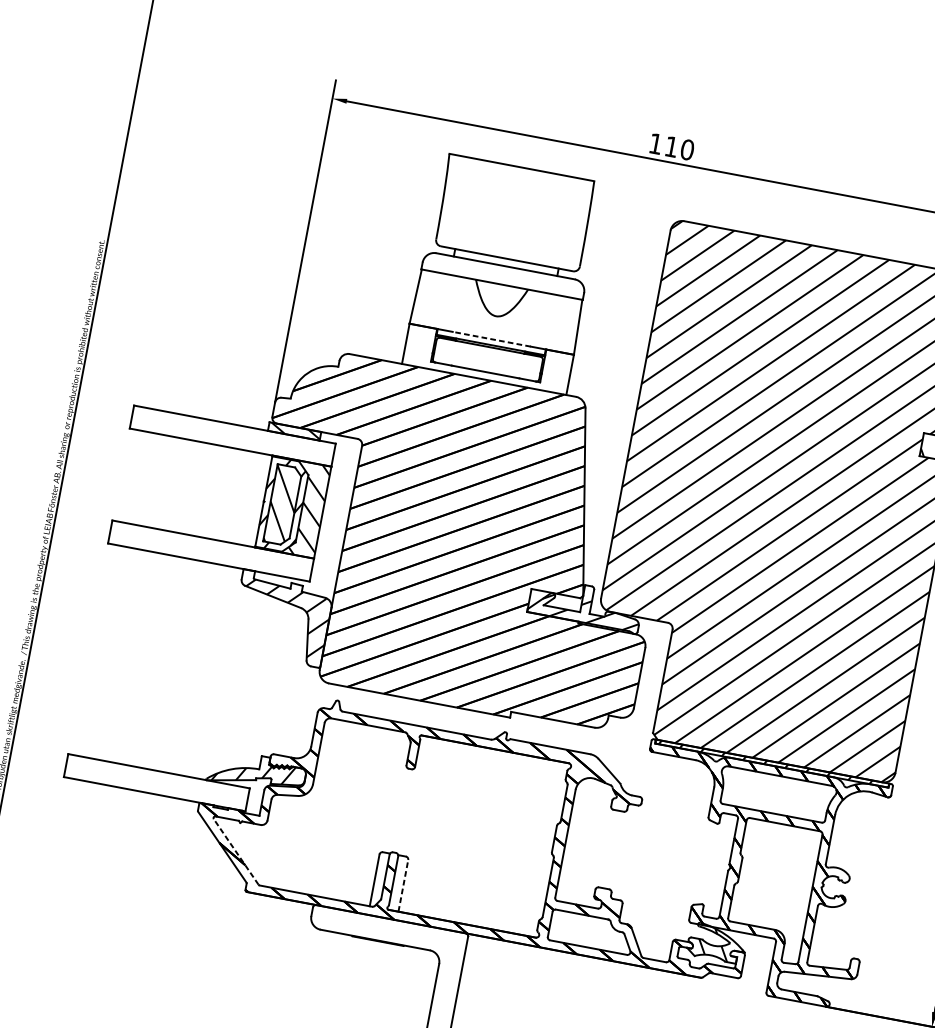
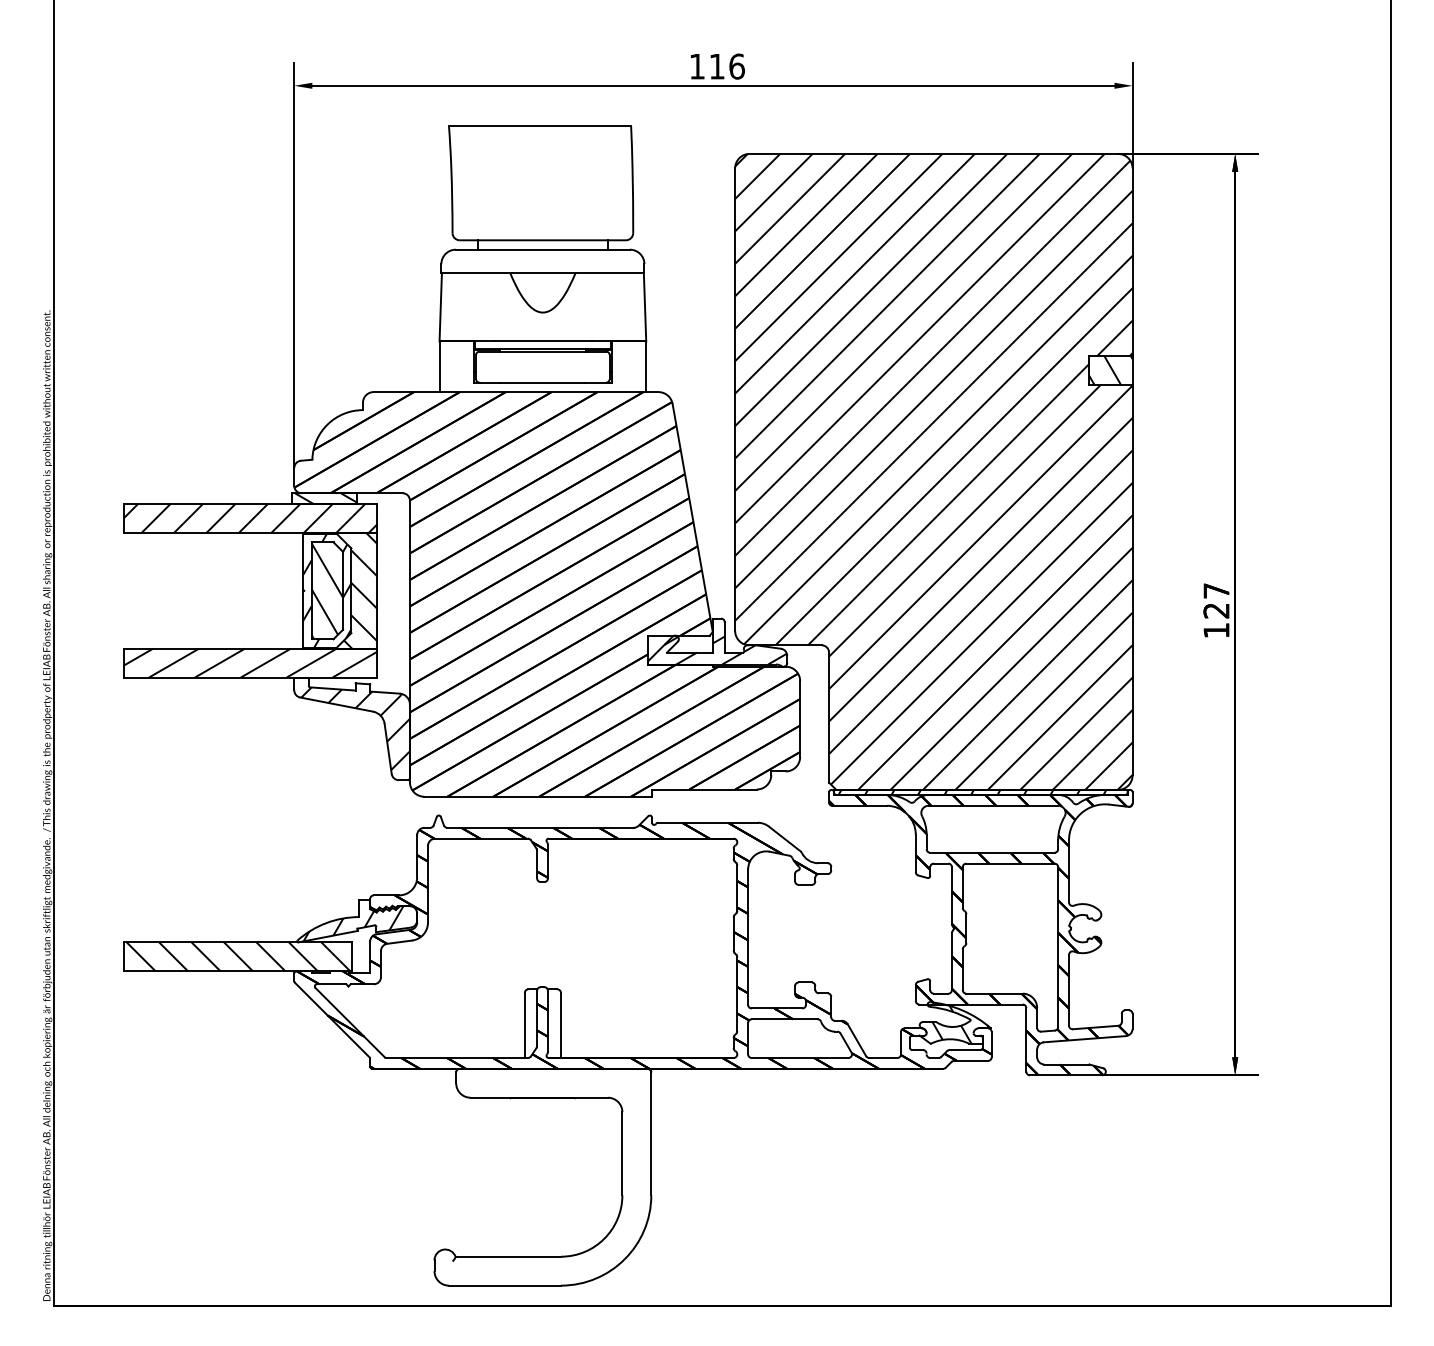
text: (687, 149) -> (736, 66), 110 -> 116
line: (491, 339) -> (542, 341), dashed -> solid
hatch: (232, 436) -> (250, 518), added
hatch: (211, 550) -> (250, 662), added
hatch: (157, 782) -> (238, 956), added
line: (235, 851) -> (349, 1022), dashed -> solid
line: (403, 885) -> (560, 1025), dashed -> solid

